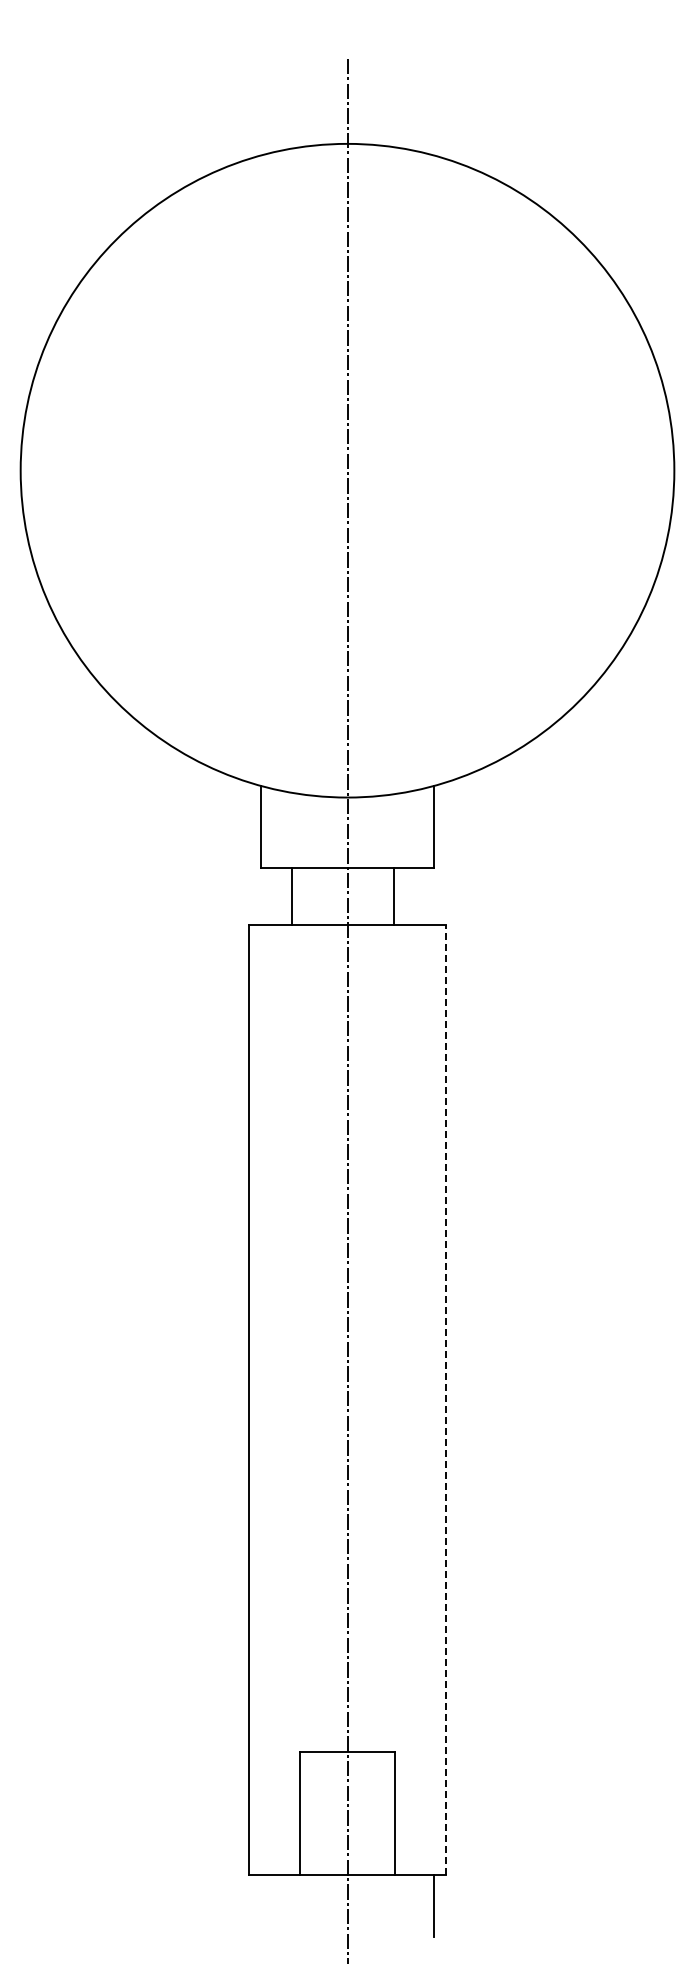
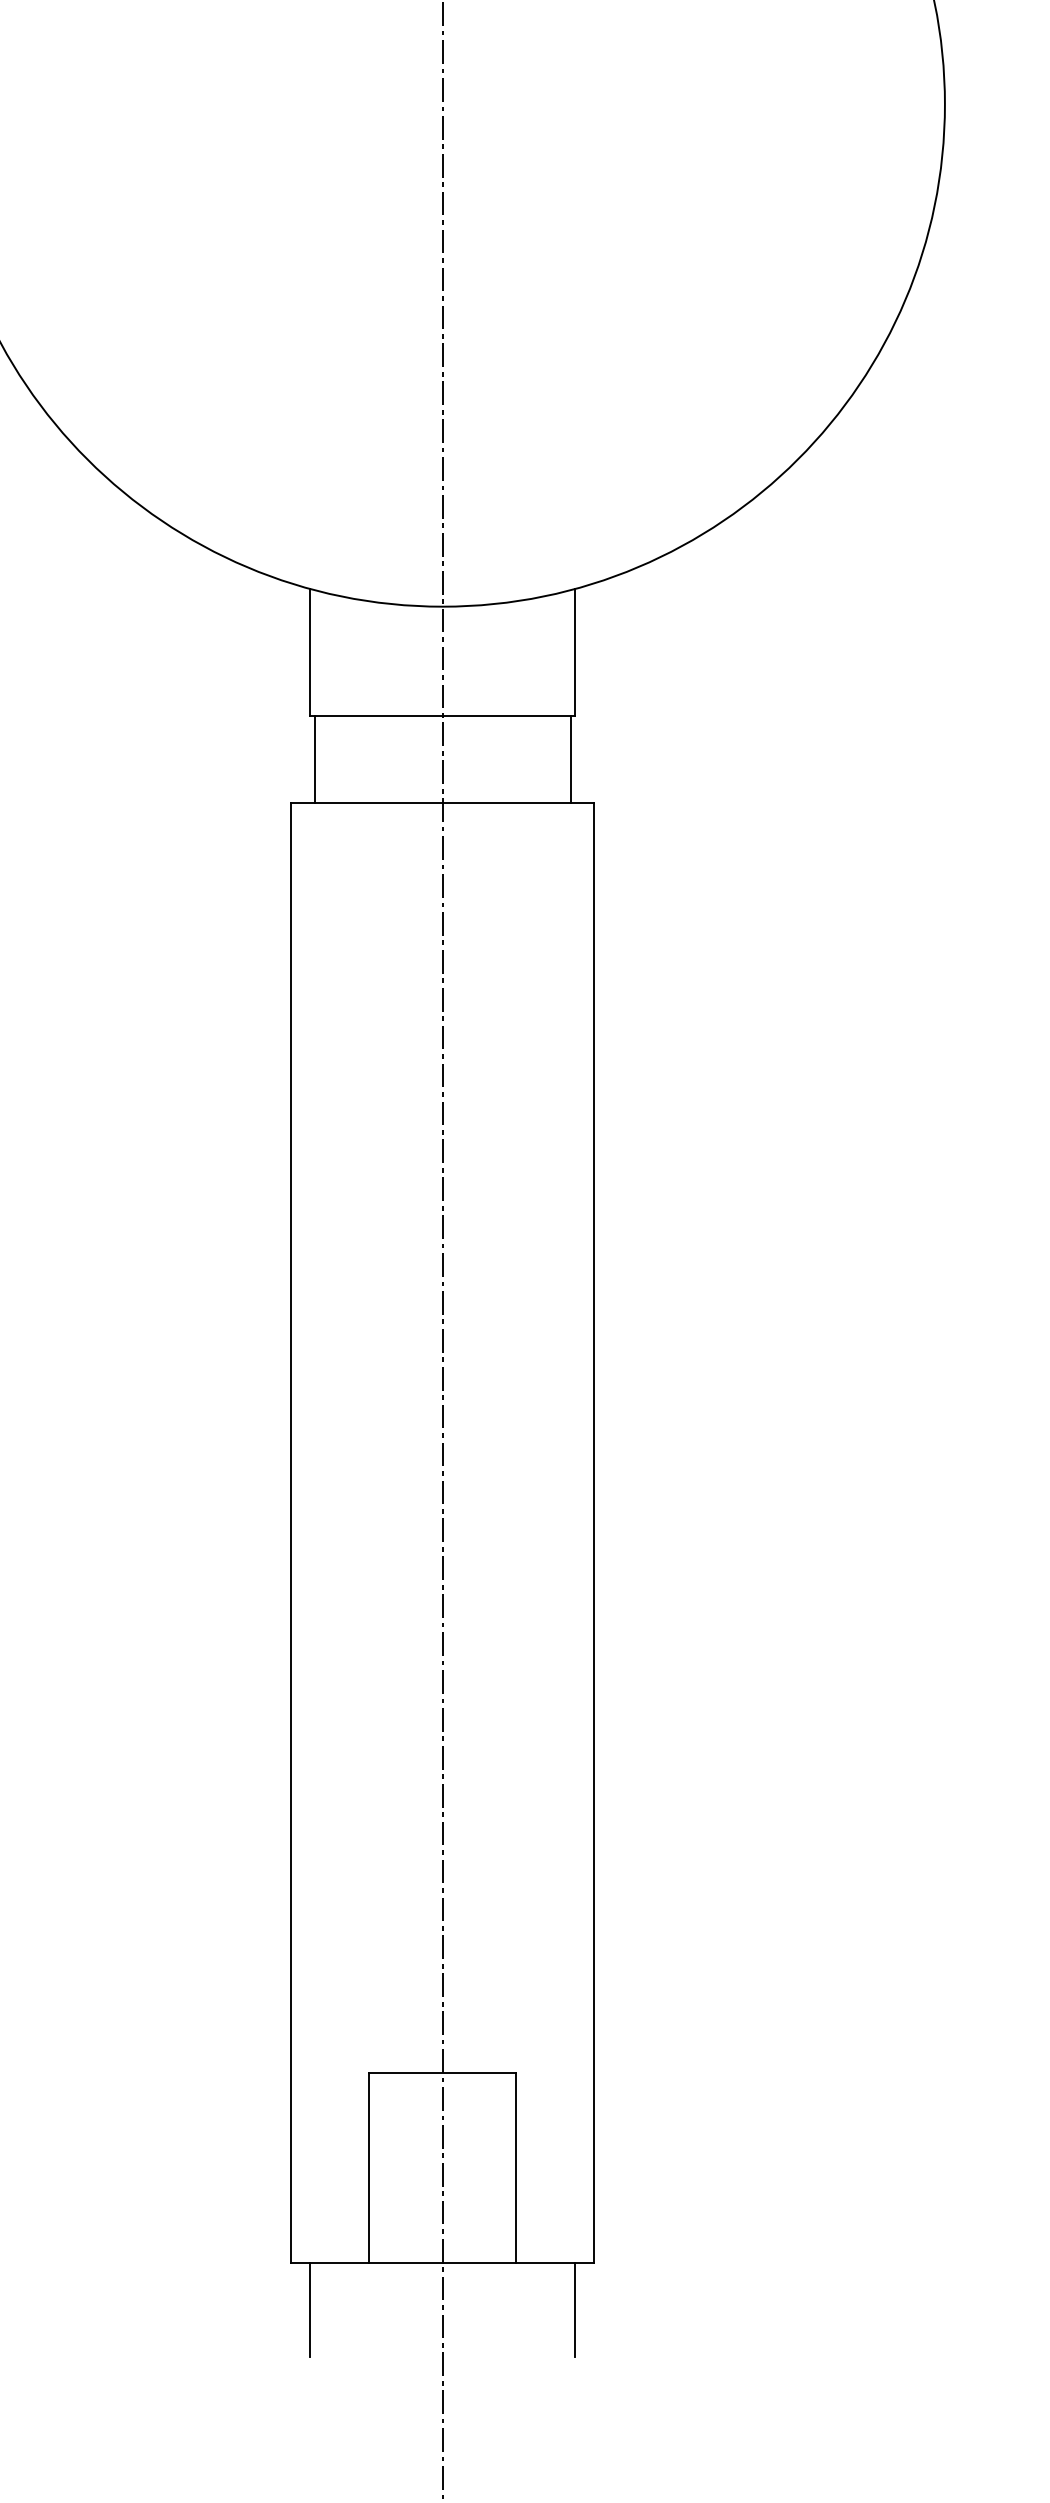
line: (292, 896) -> (315, 758), moved
line: (393, 896) -> (570, 758), moved
line: (446, 1400) -> (594, 1533), dashed -> solid
line: (261, 1905) -> (310, 2309), added

